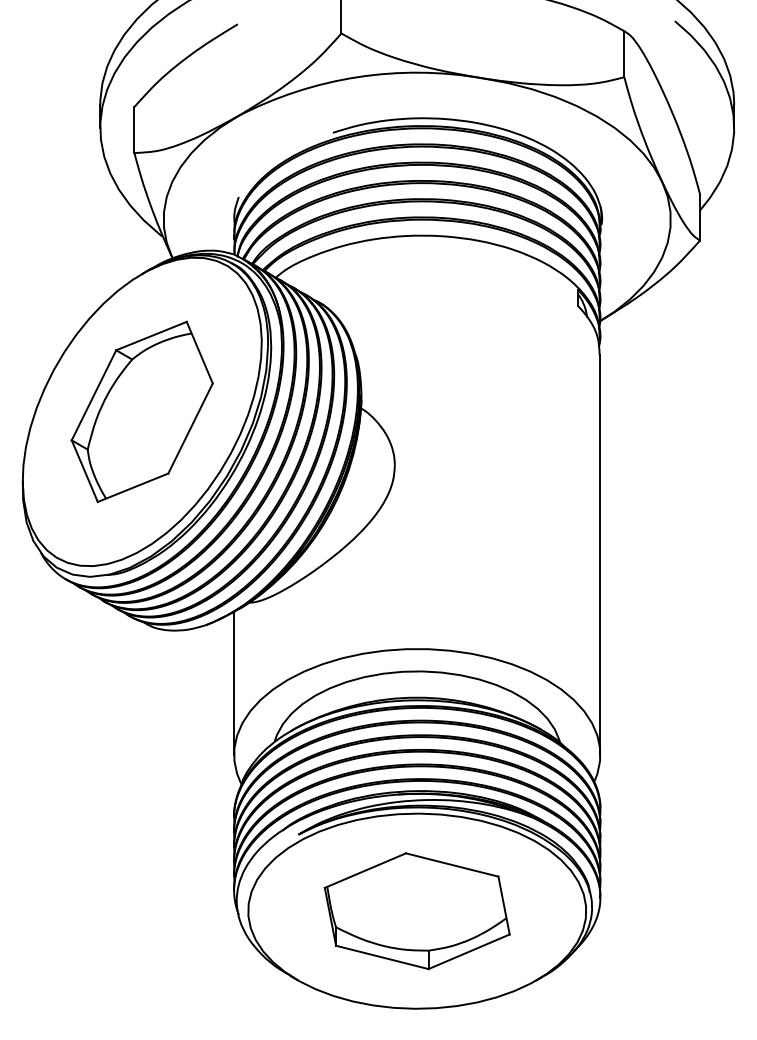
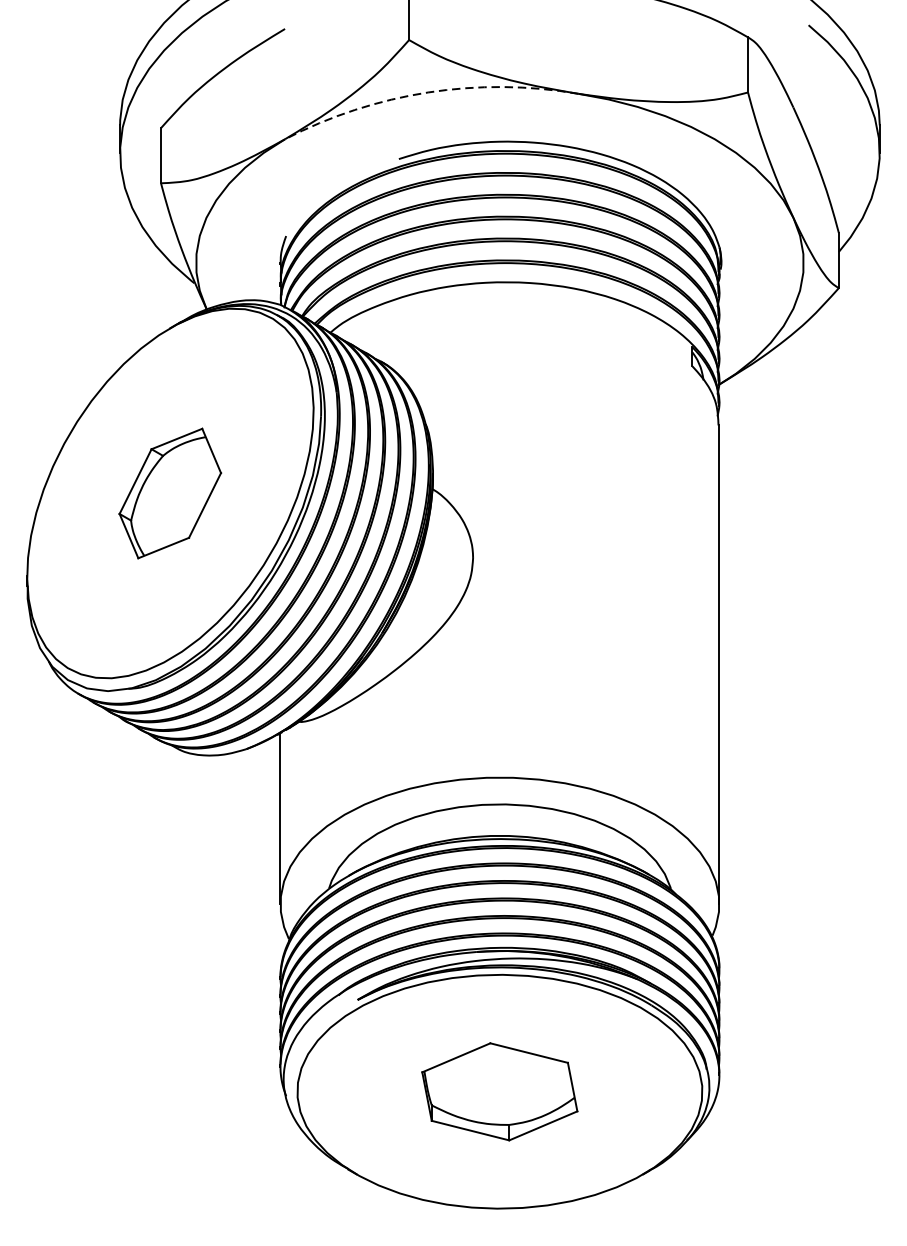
arc: (357, 77) -> (428, 92), solid -> dashed
part: (141, 411) -> (169, 492), size x0.6
part: (416, 911) -> (499, 1092), size x0.7

